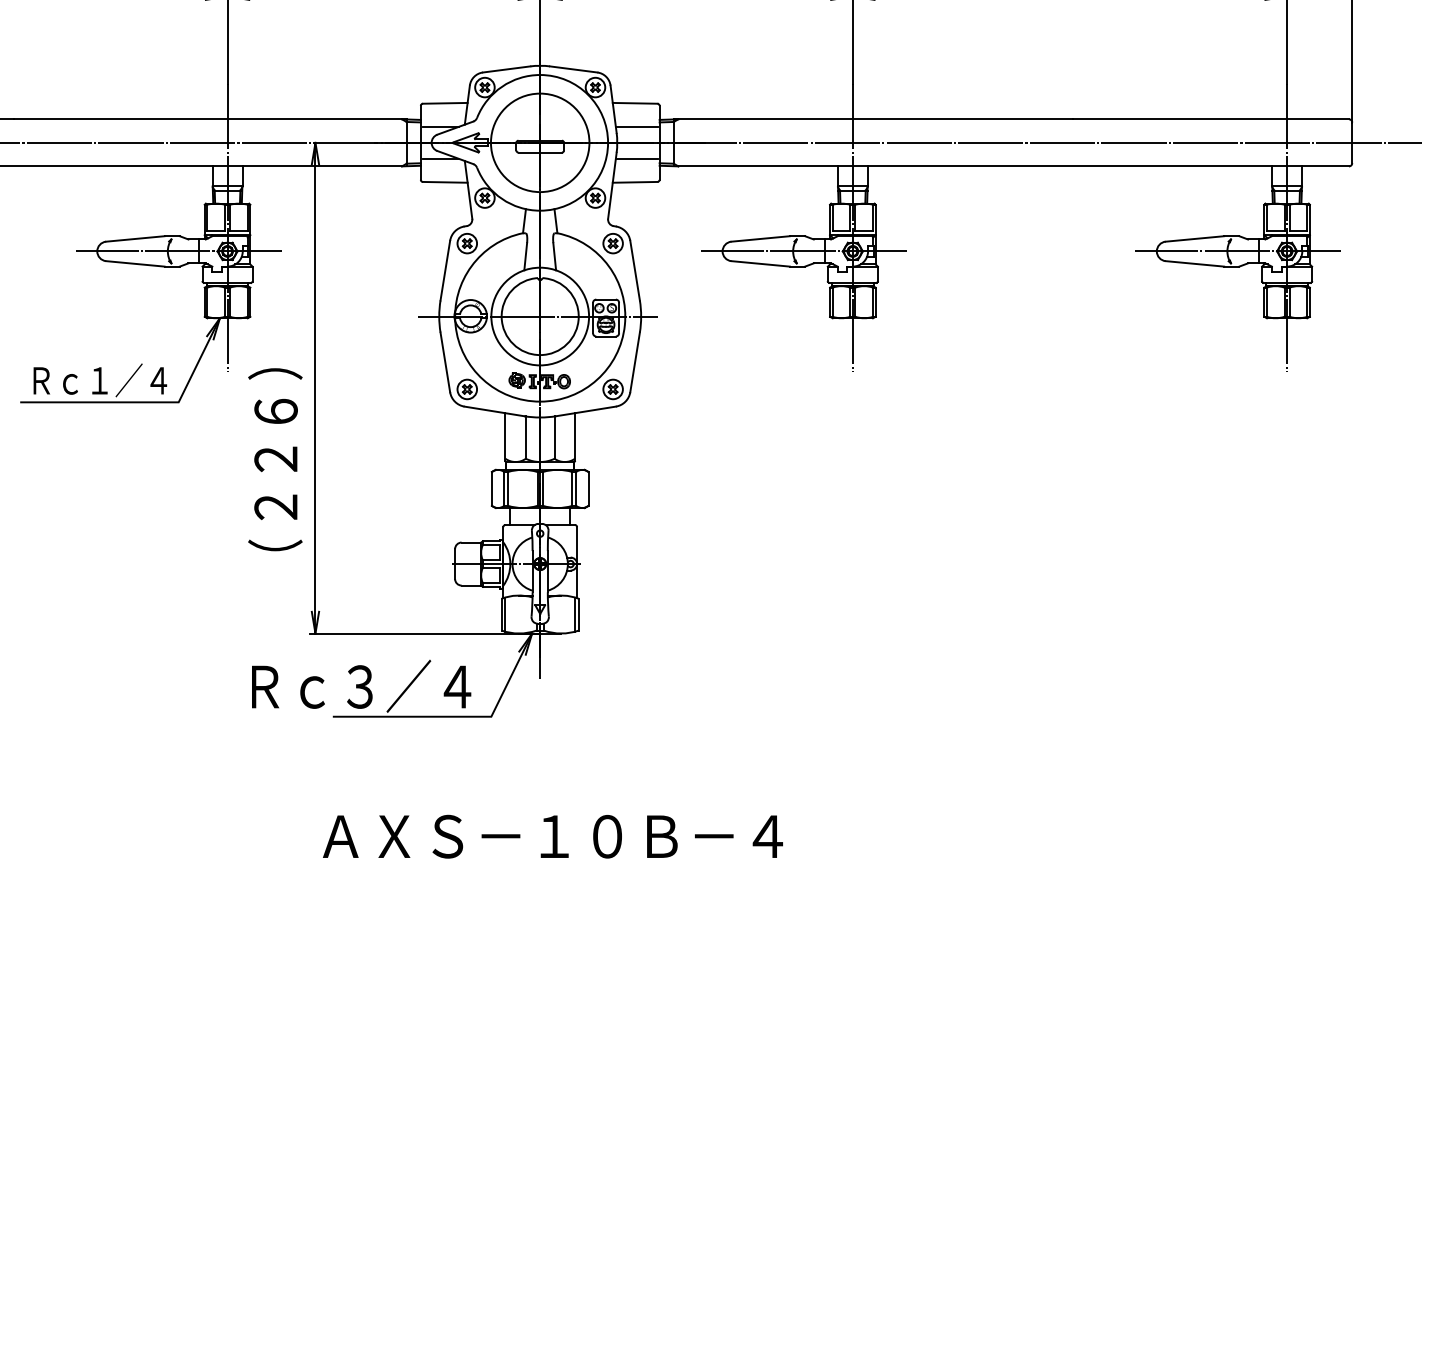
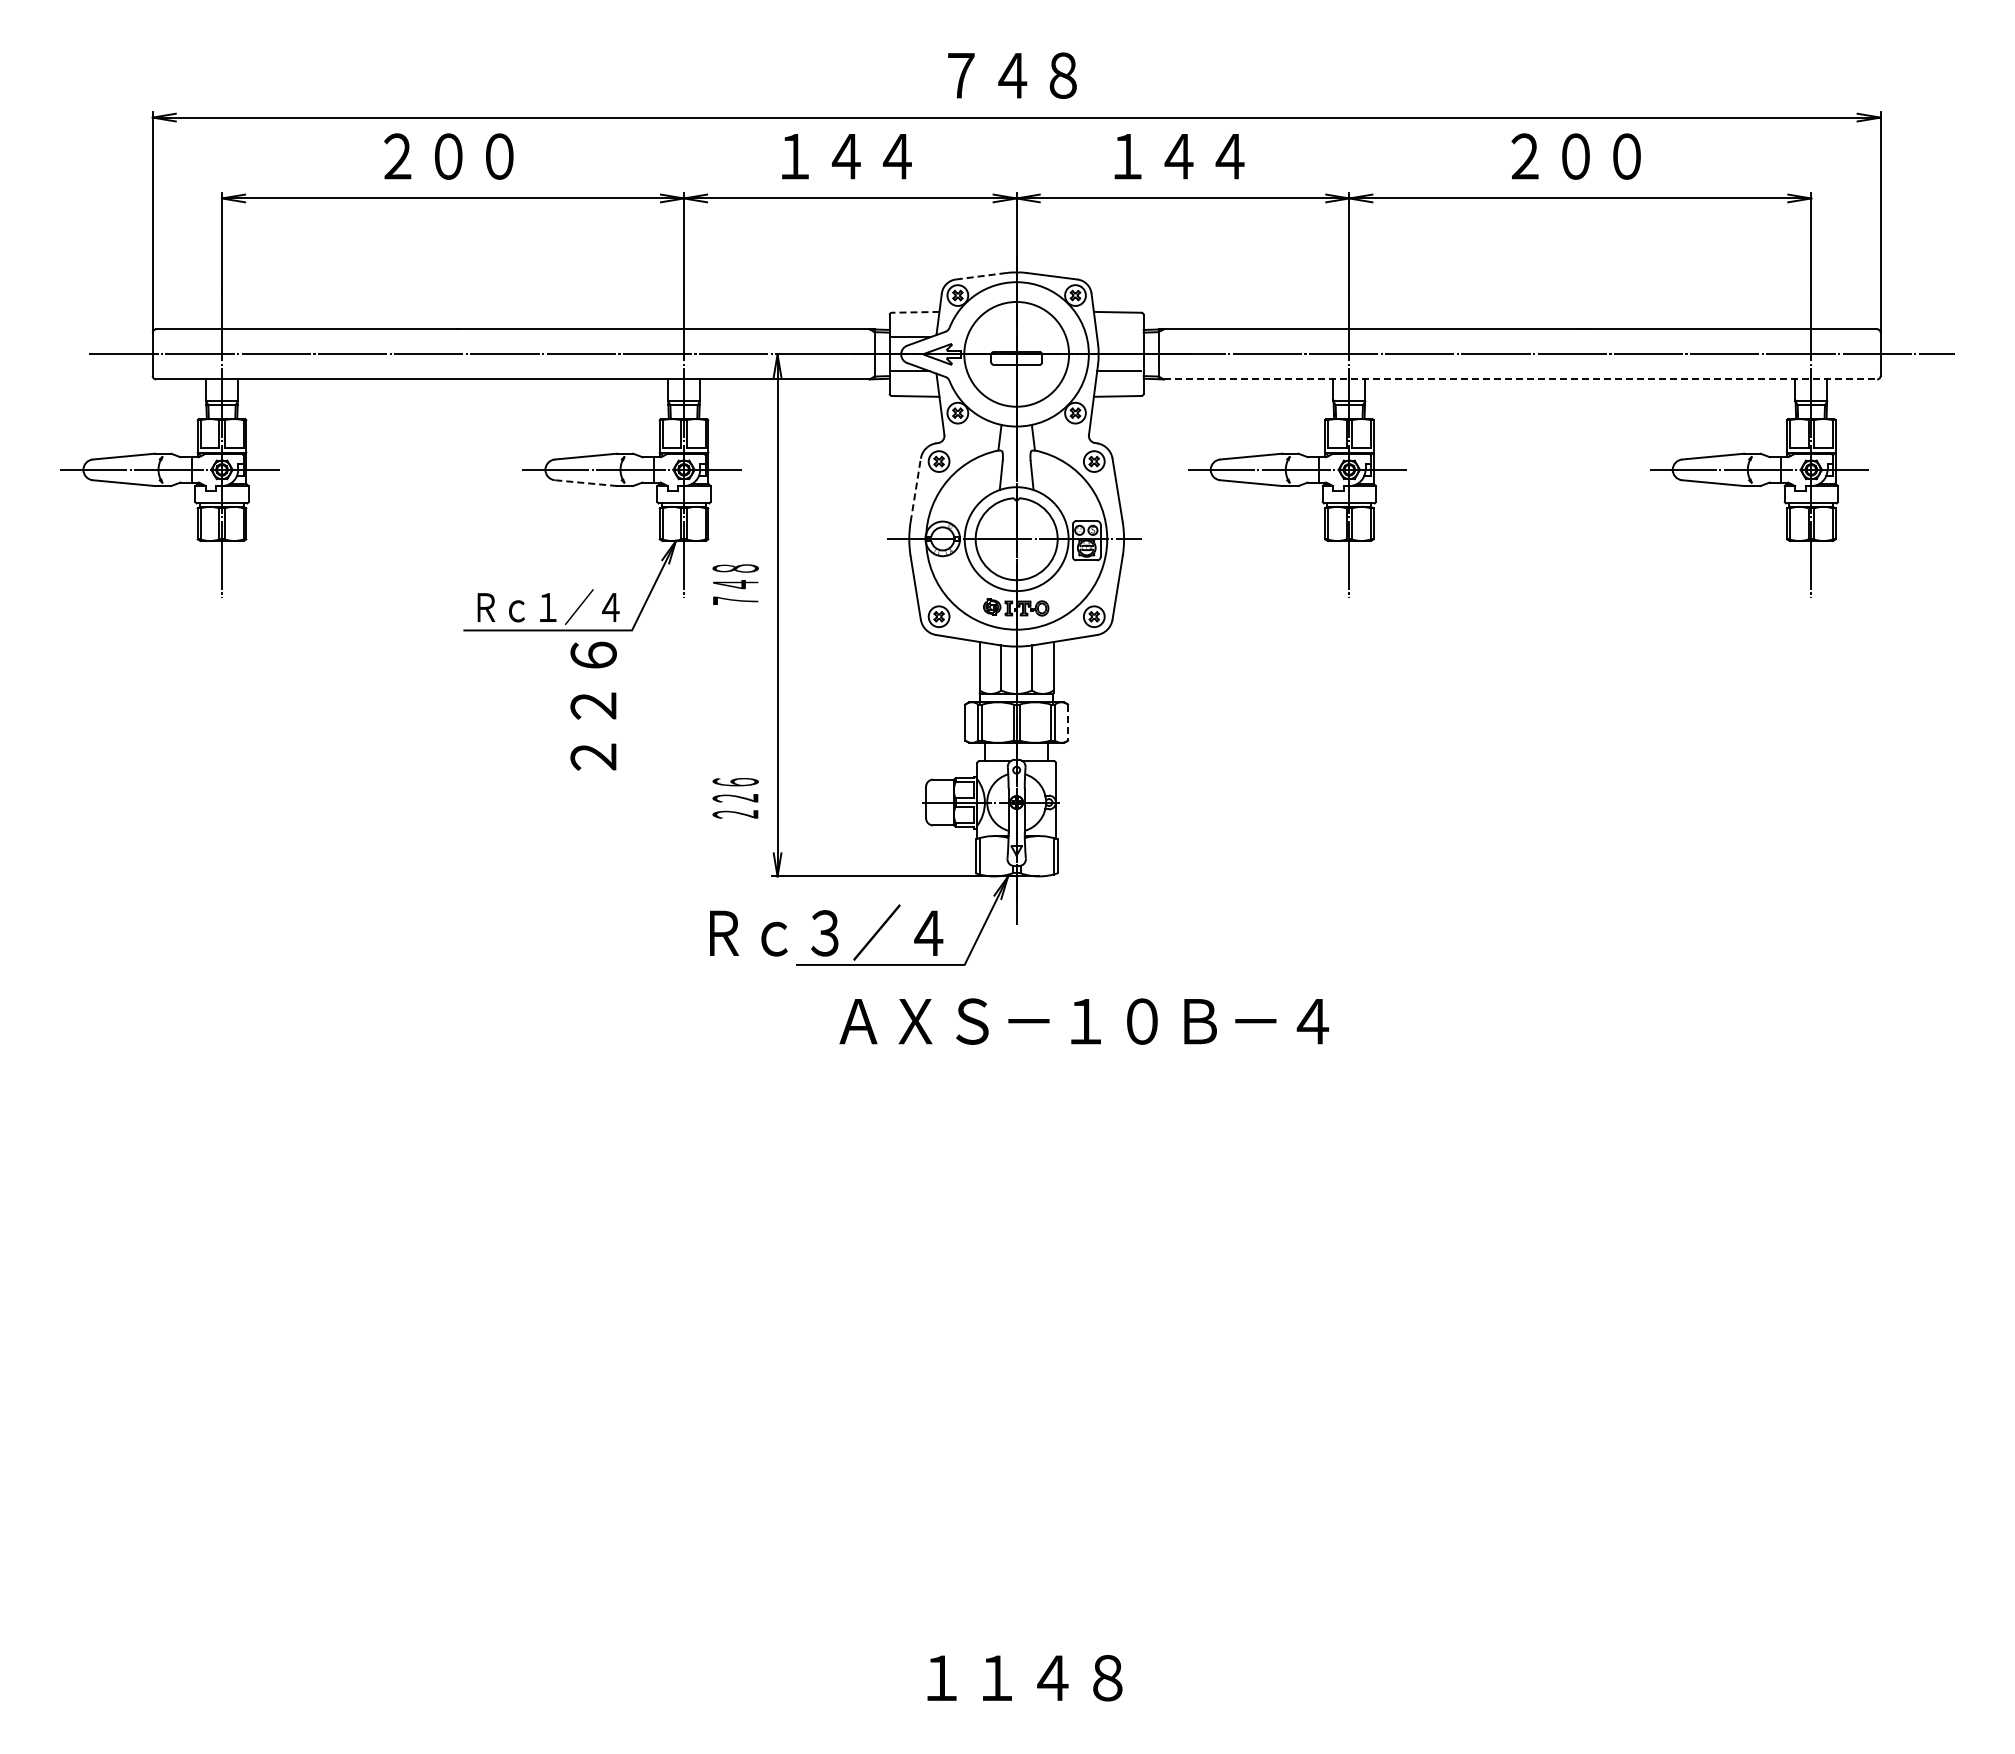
line: (507, 69) -> (981, 276), solid -> dashed
line: (445, 103) -> (915, 312), solid -> dashed
line: (636, 126) -> (1119, 337), removed
line: (1013, 166) -> (1520, 379), solid -> dashed
line: (134, 264) -> (585, 483), solid -> dashed
line: (445, 269) -> (915, 489), solid -> dashed
text: (274, 360) -> (734, 585), ） -> ７４８
text: (275, 458) -> (593, 705), moved
line: (588, 488) -> (1068, 722), solid -> dashed
text: (274, 559) -> (734, 797), （ -> ２２６
text: (552, 836) -> (1083, 1021), moved

